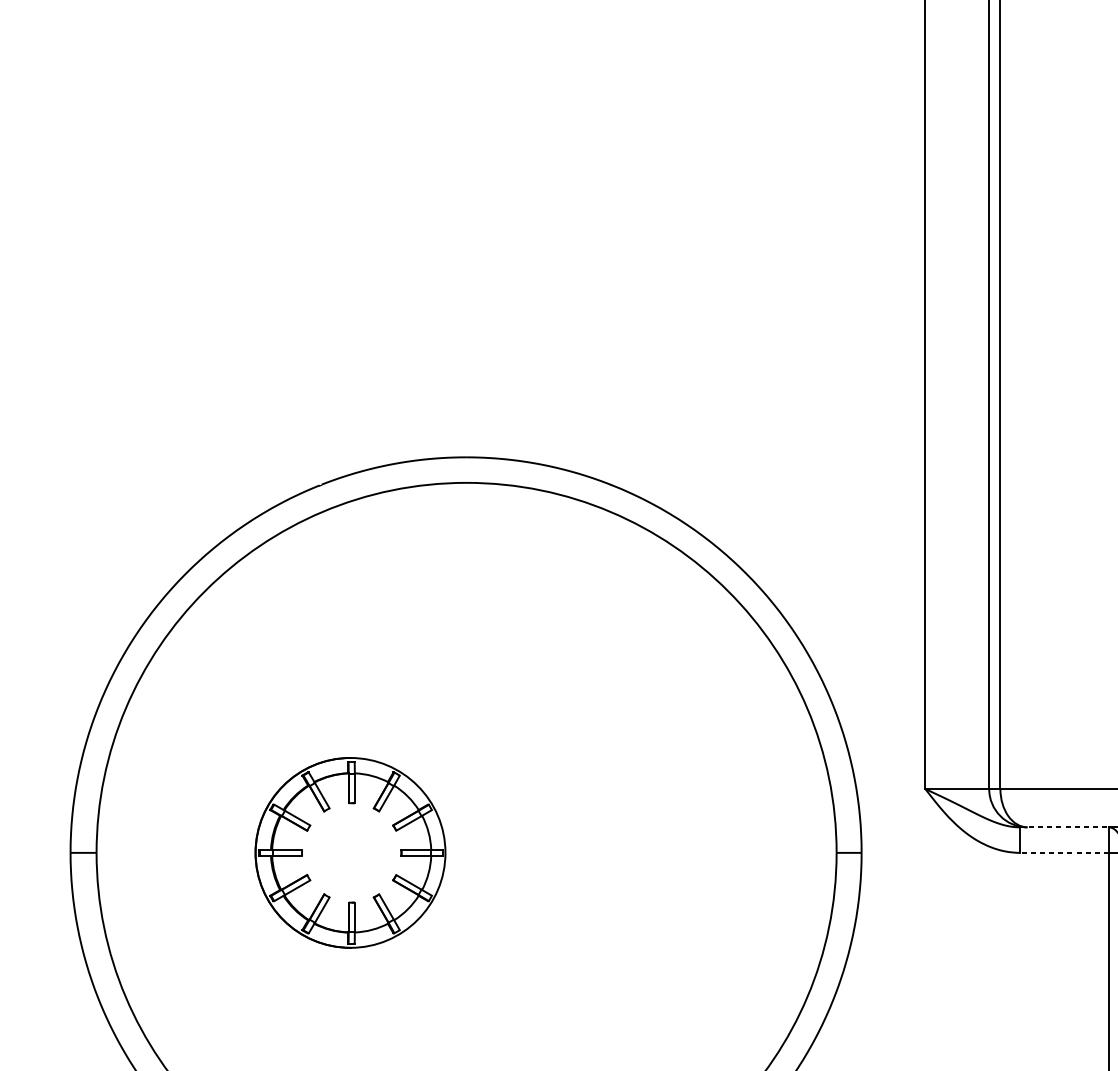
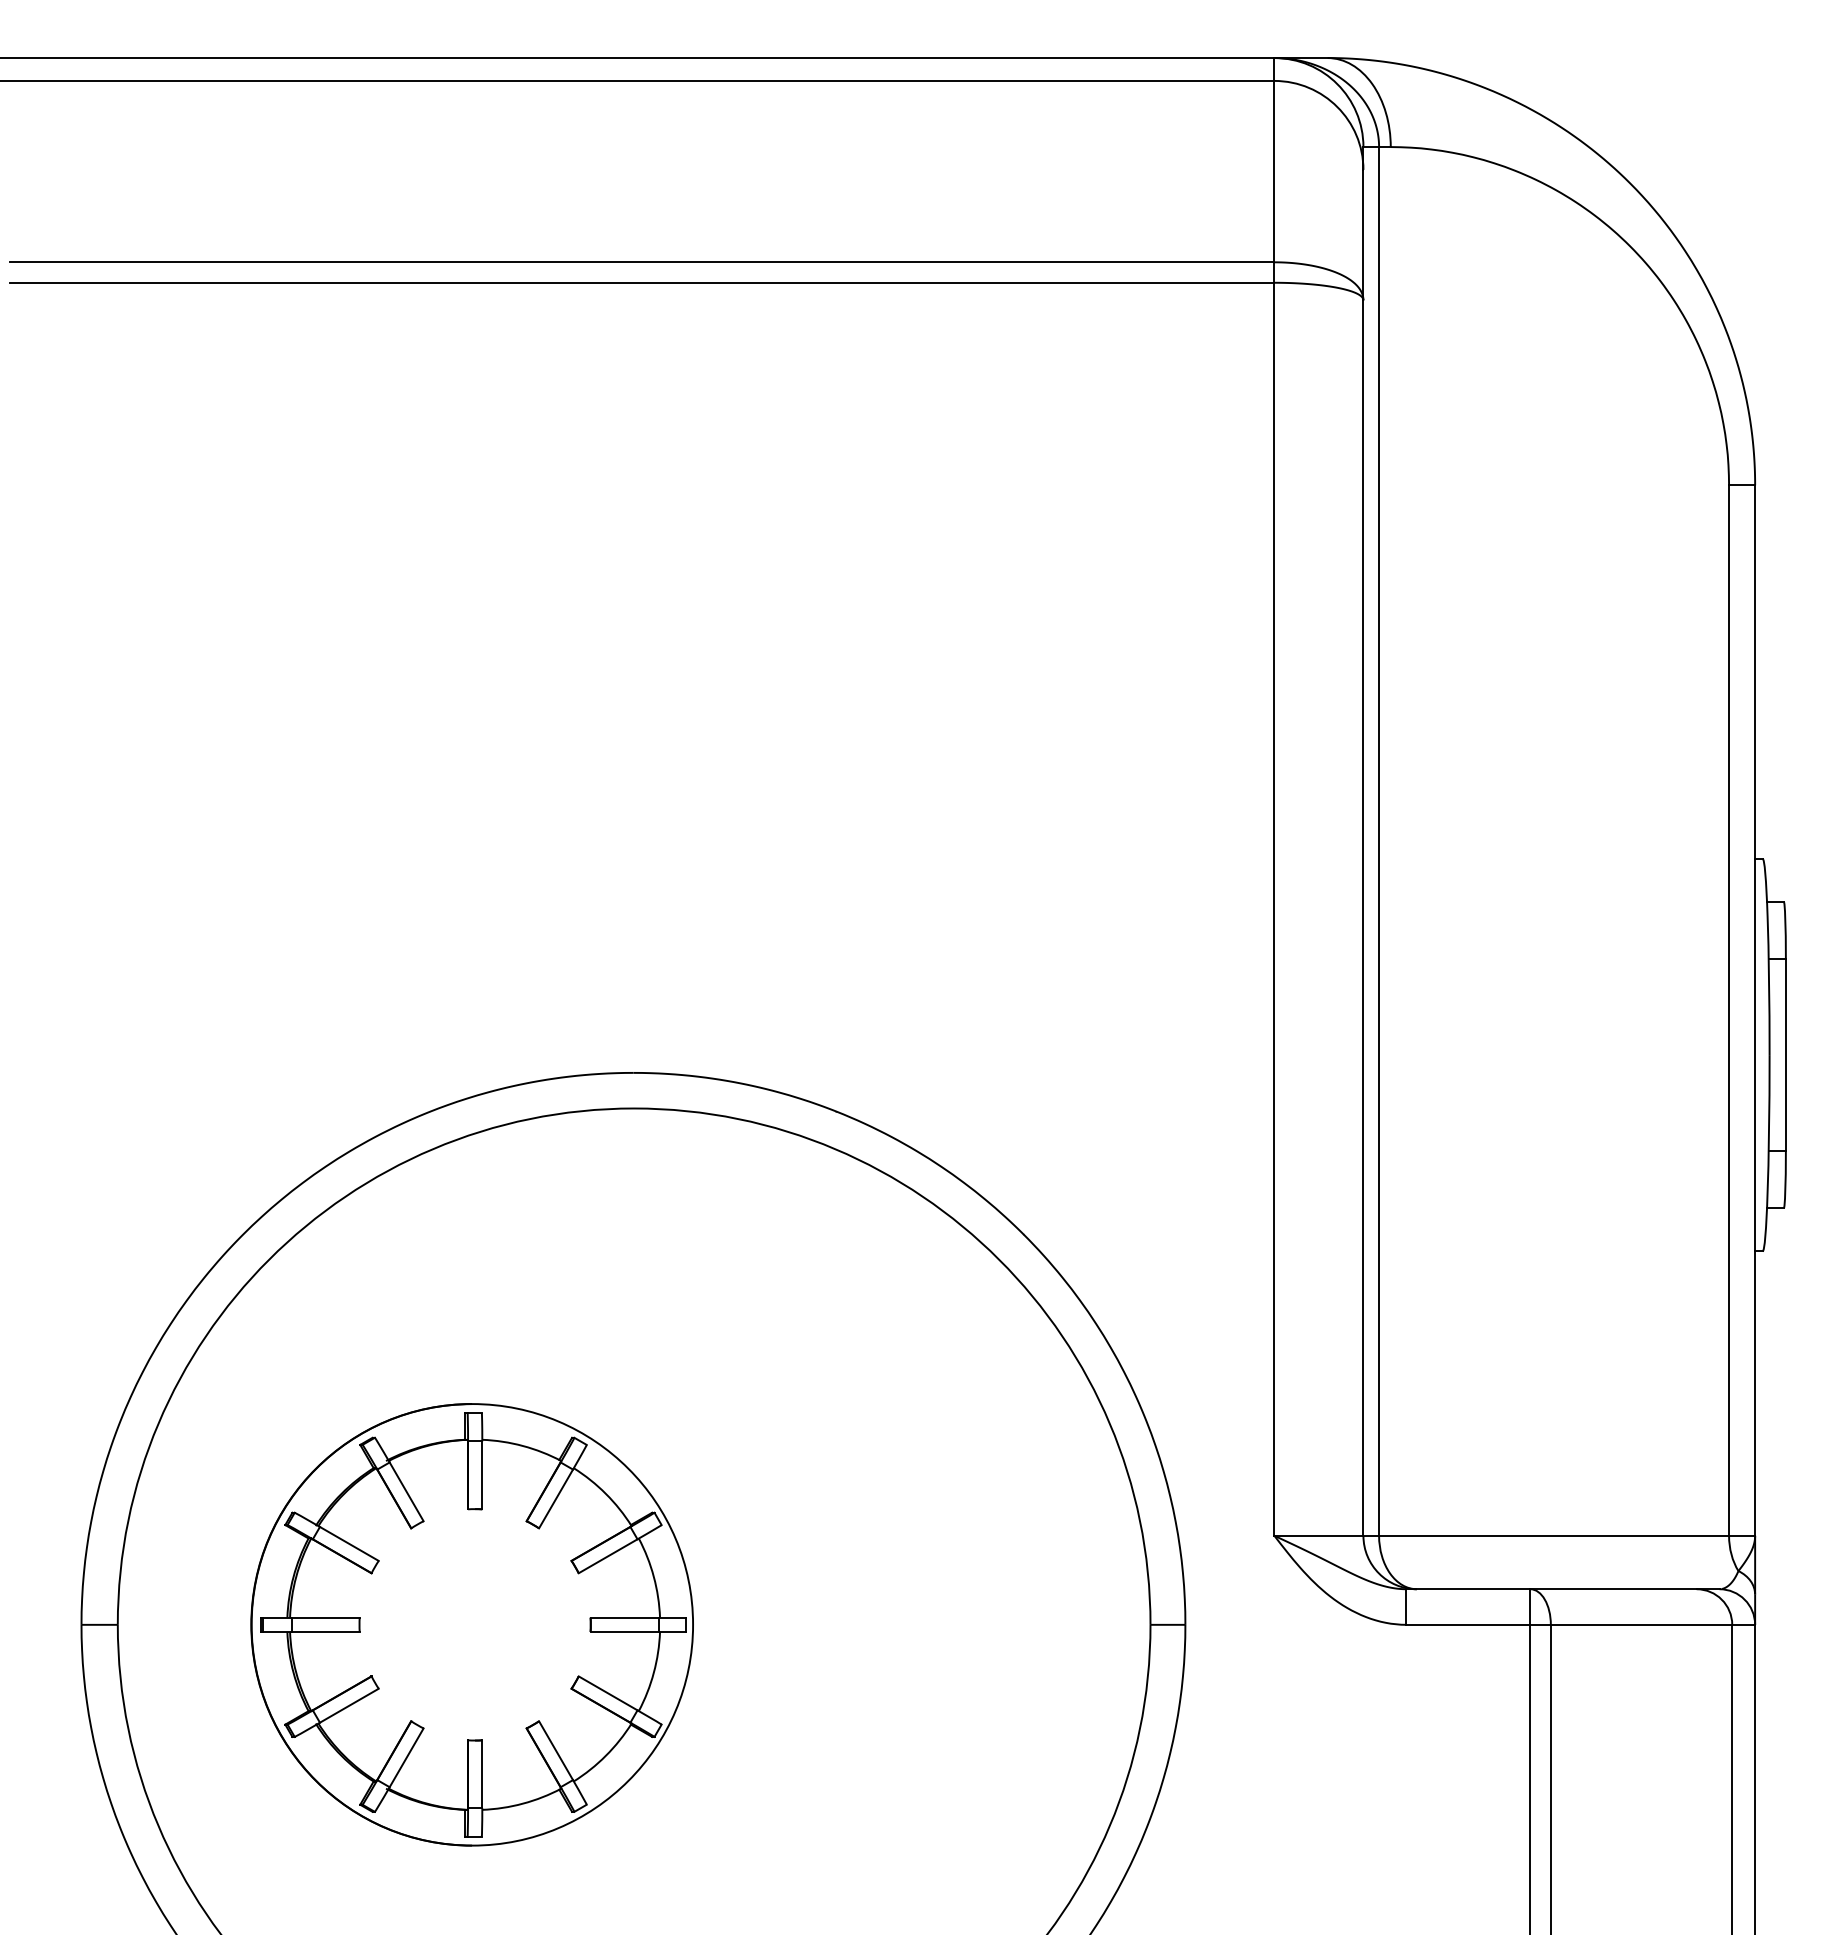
line: (1064, 827) -> (1468, 1589), dashed -> solid
part: (350, 852) -> (471, 1624), size x1.67
line: (1064, 852) -> (1468, 1624), dashed -> solid

